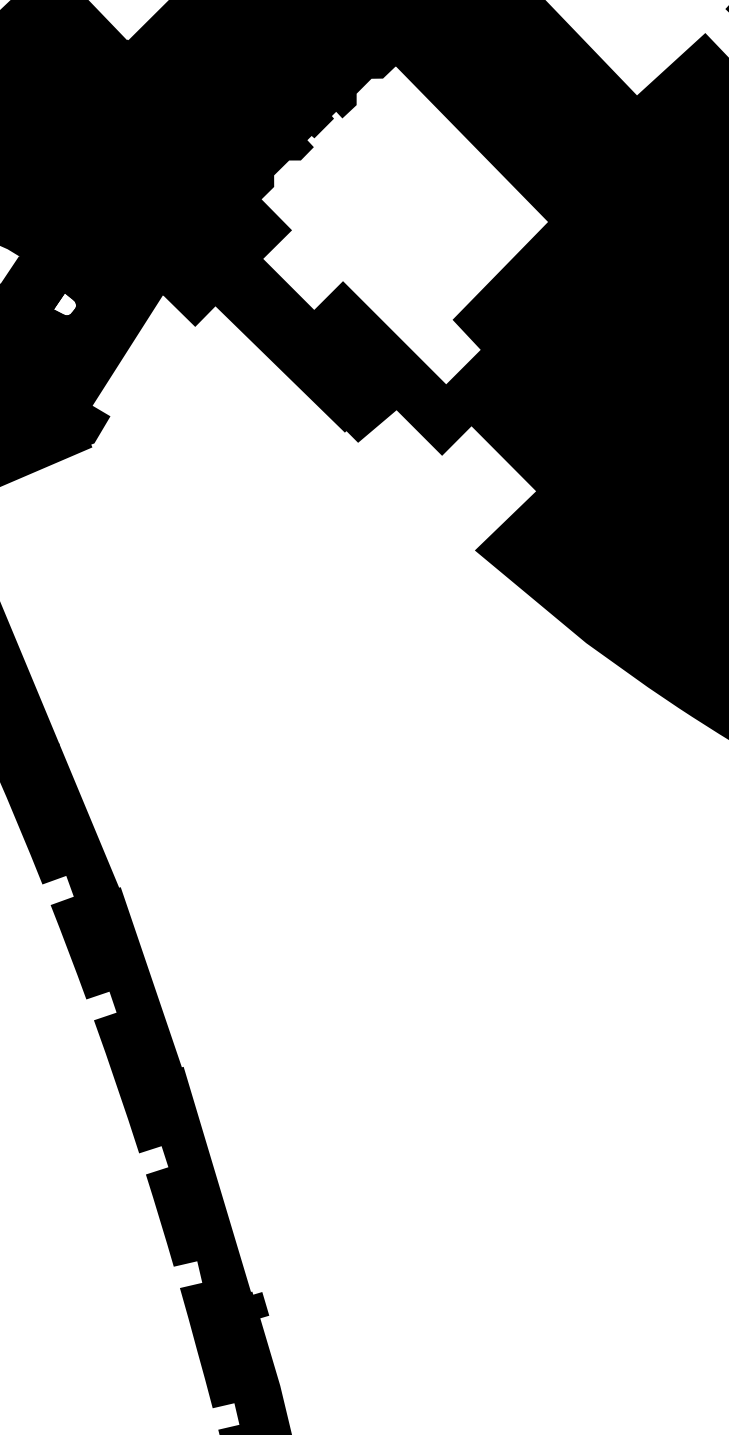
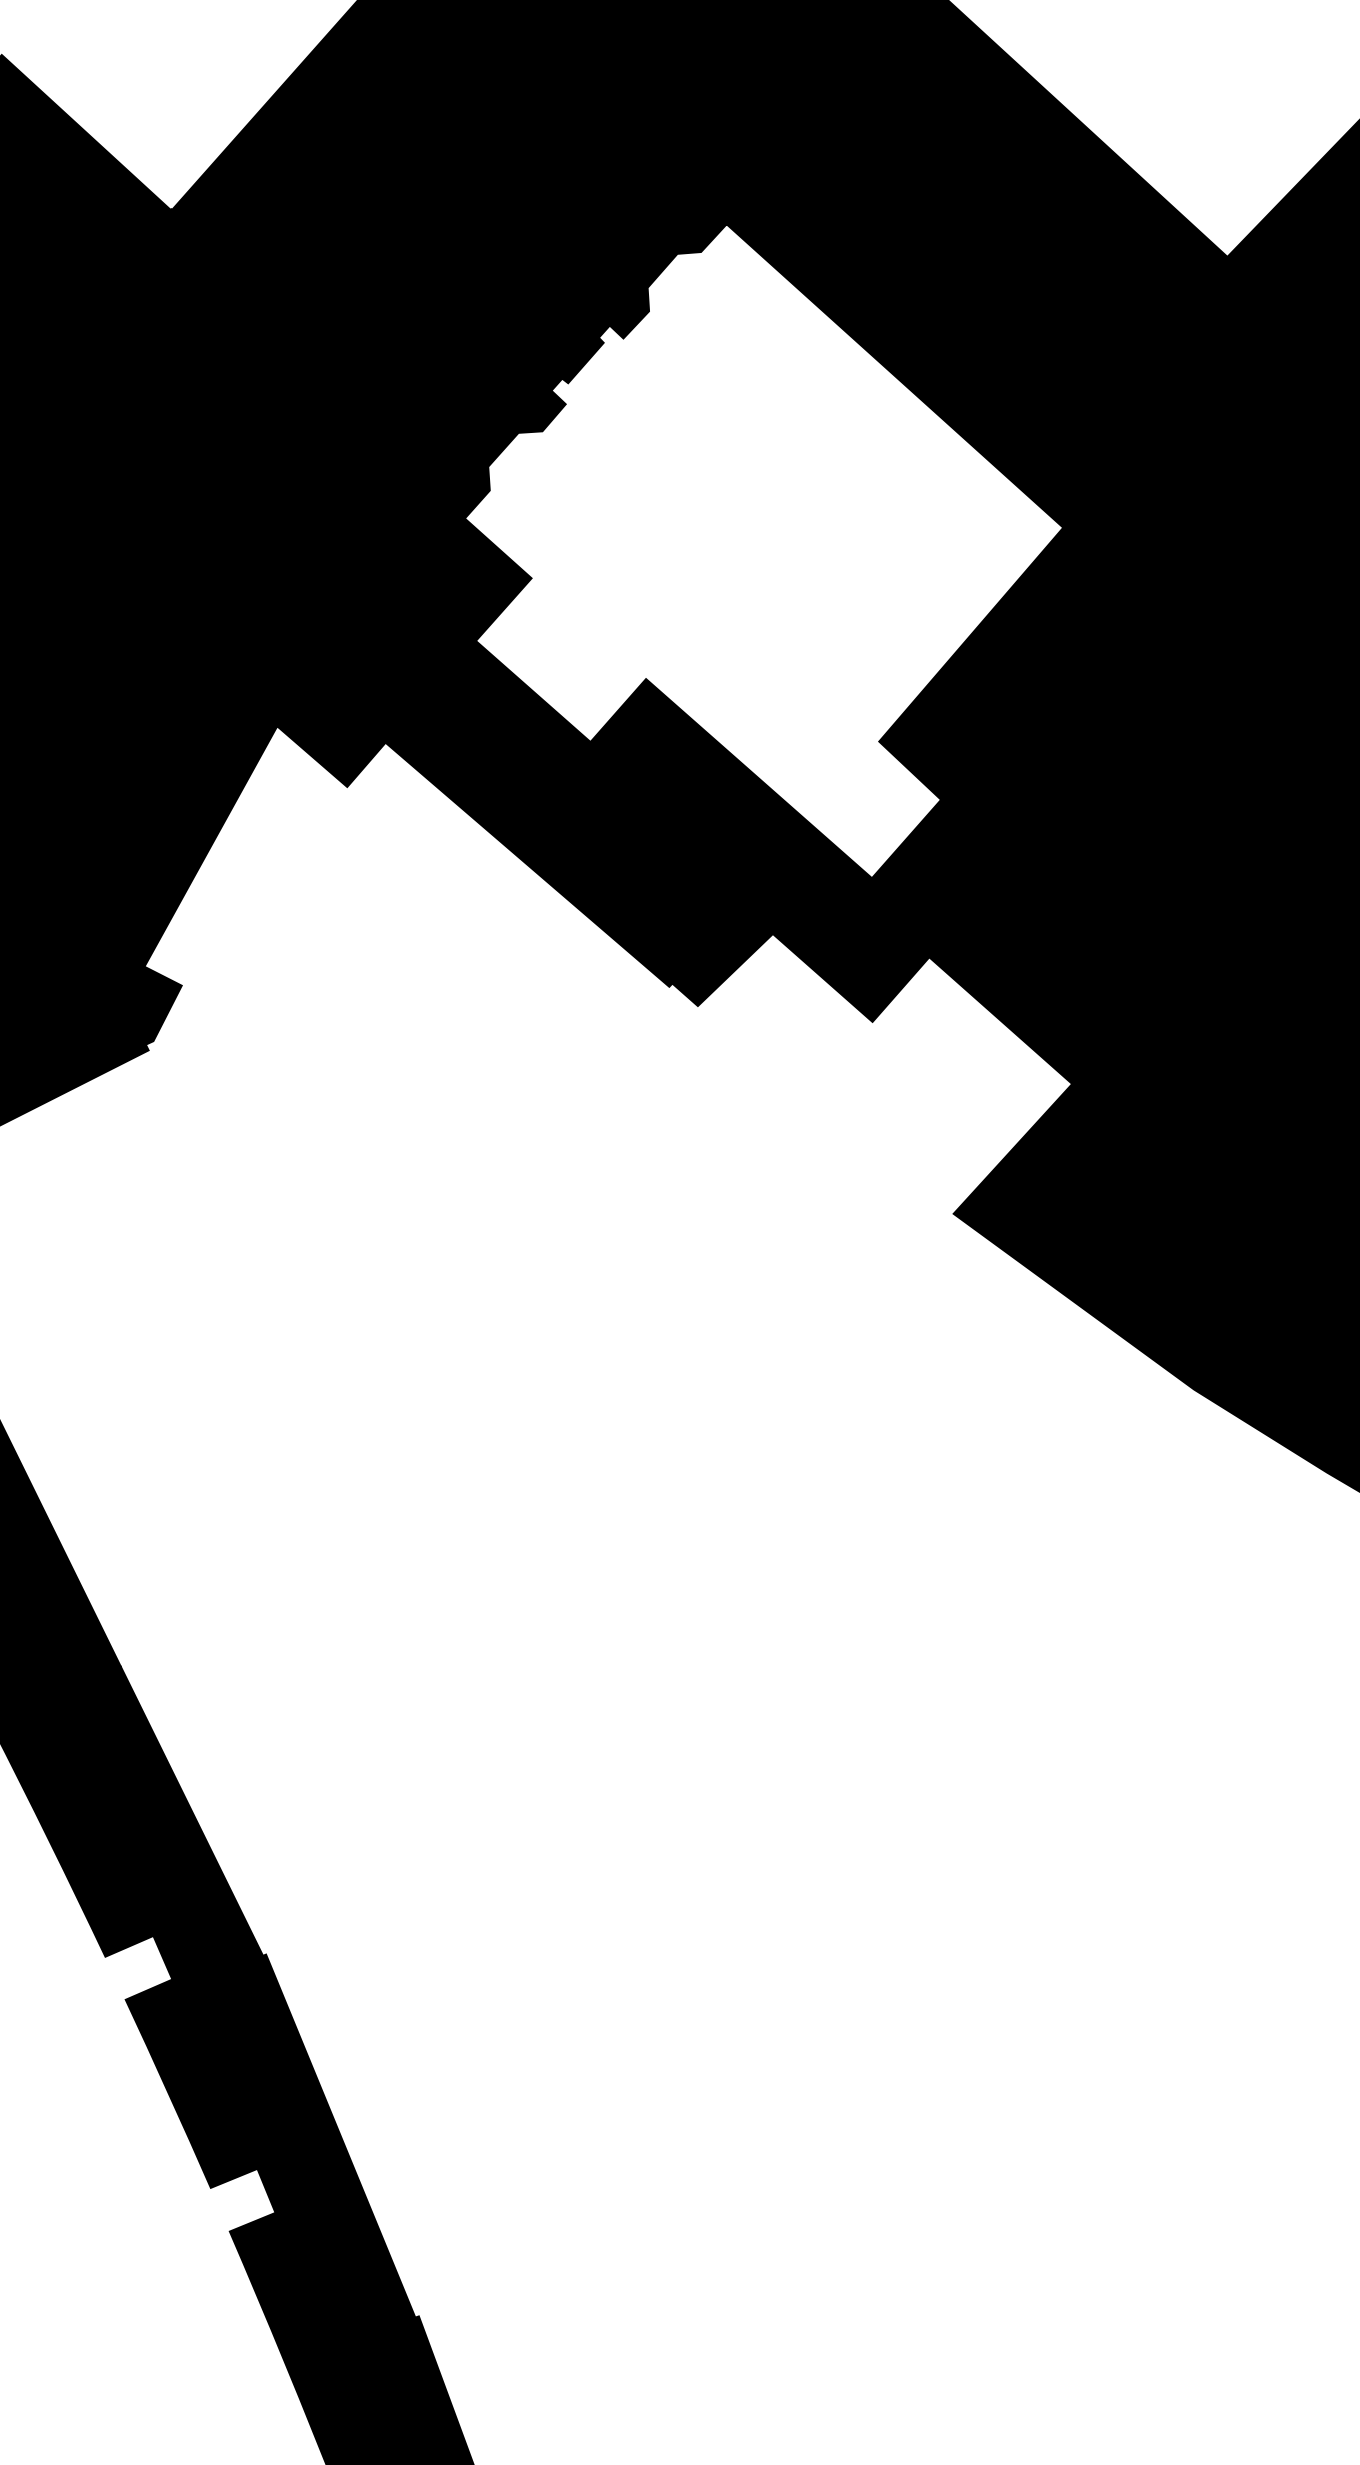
fill: (64, 303) -> (75, 758), added

